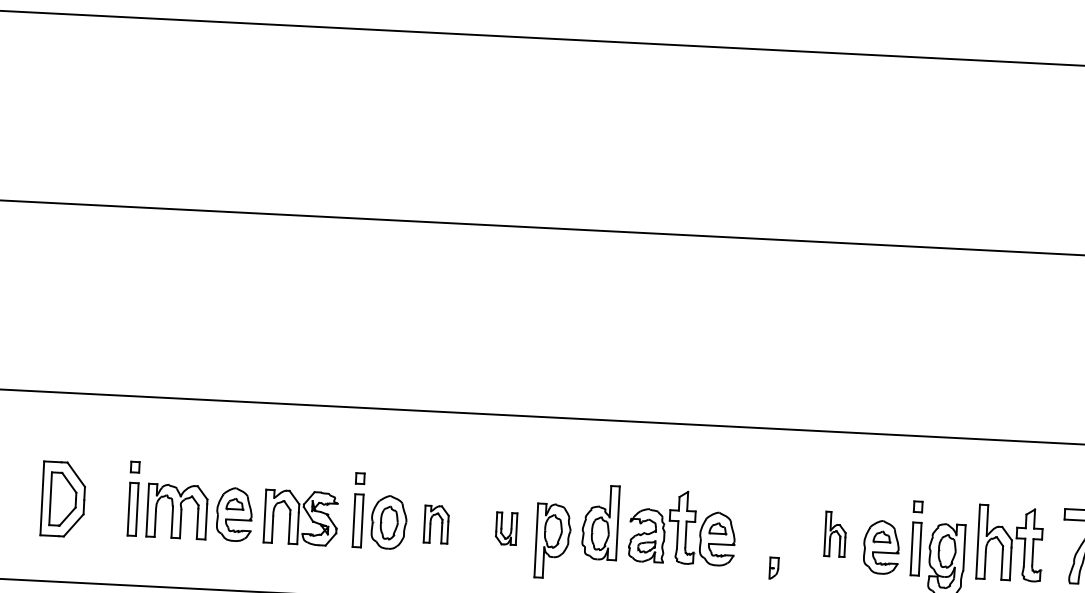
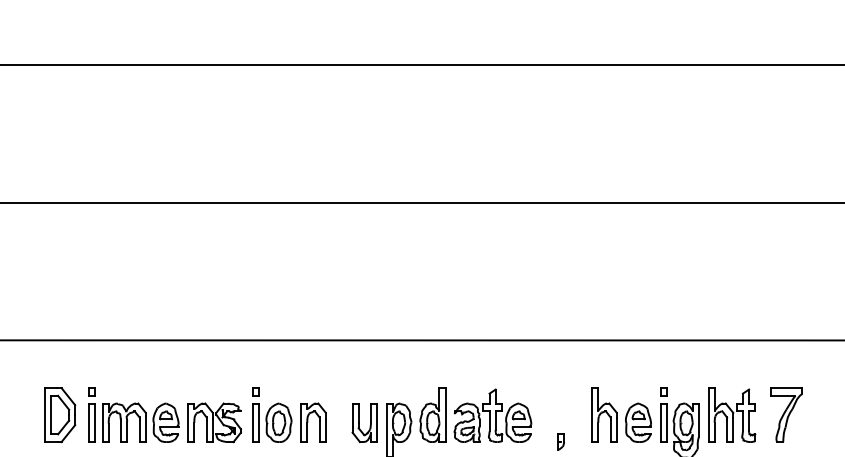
part: (64, 500) -> (60, 415), moved
part: (436, 524) -> (313, 422), size x1.43
part: (506, 529) -> (364, 423), size x1.67
part: (835, 533) -> (604, 414), size x1.67

